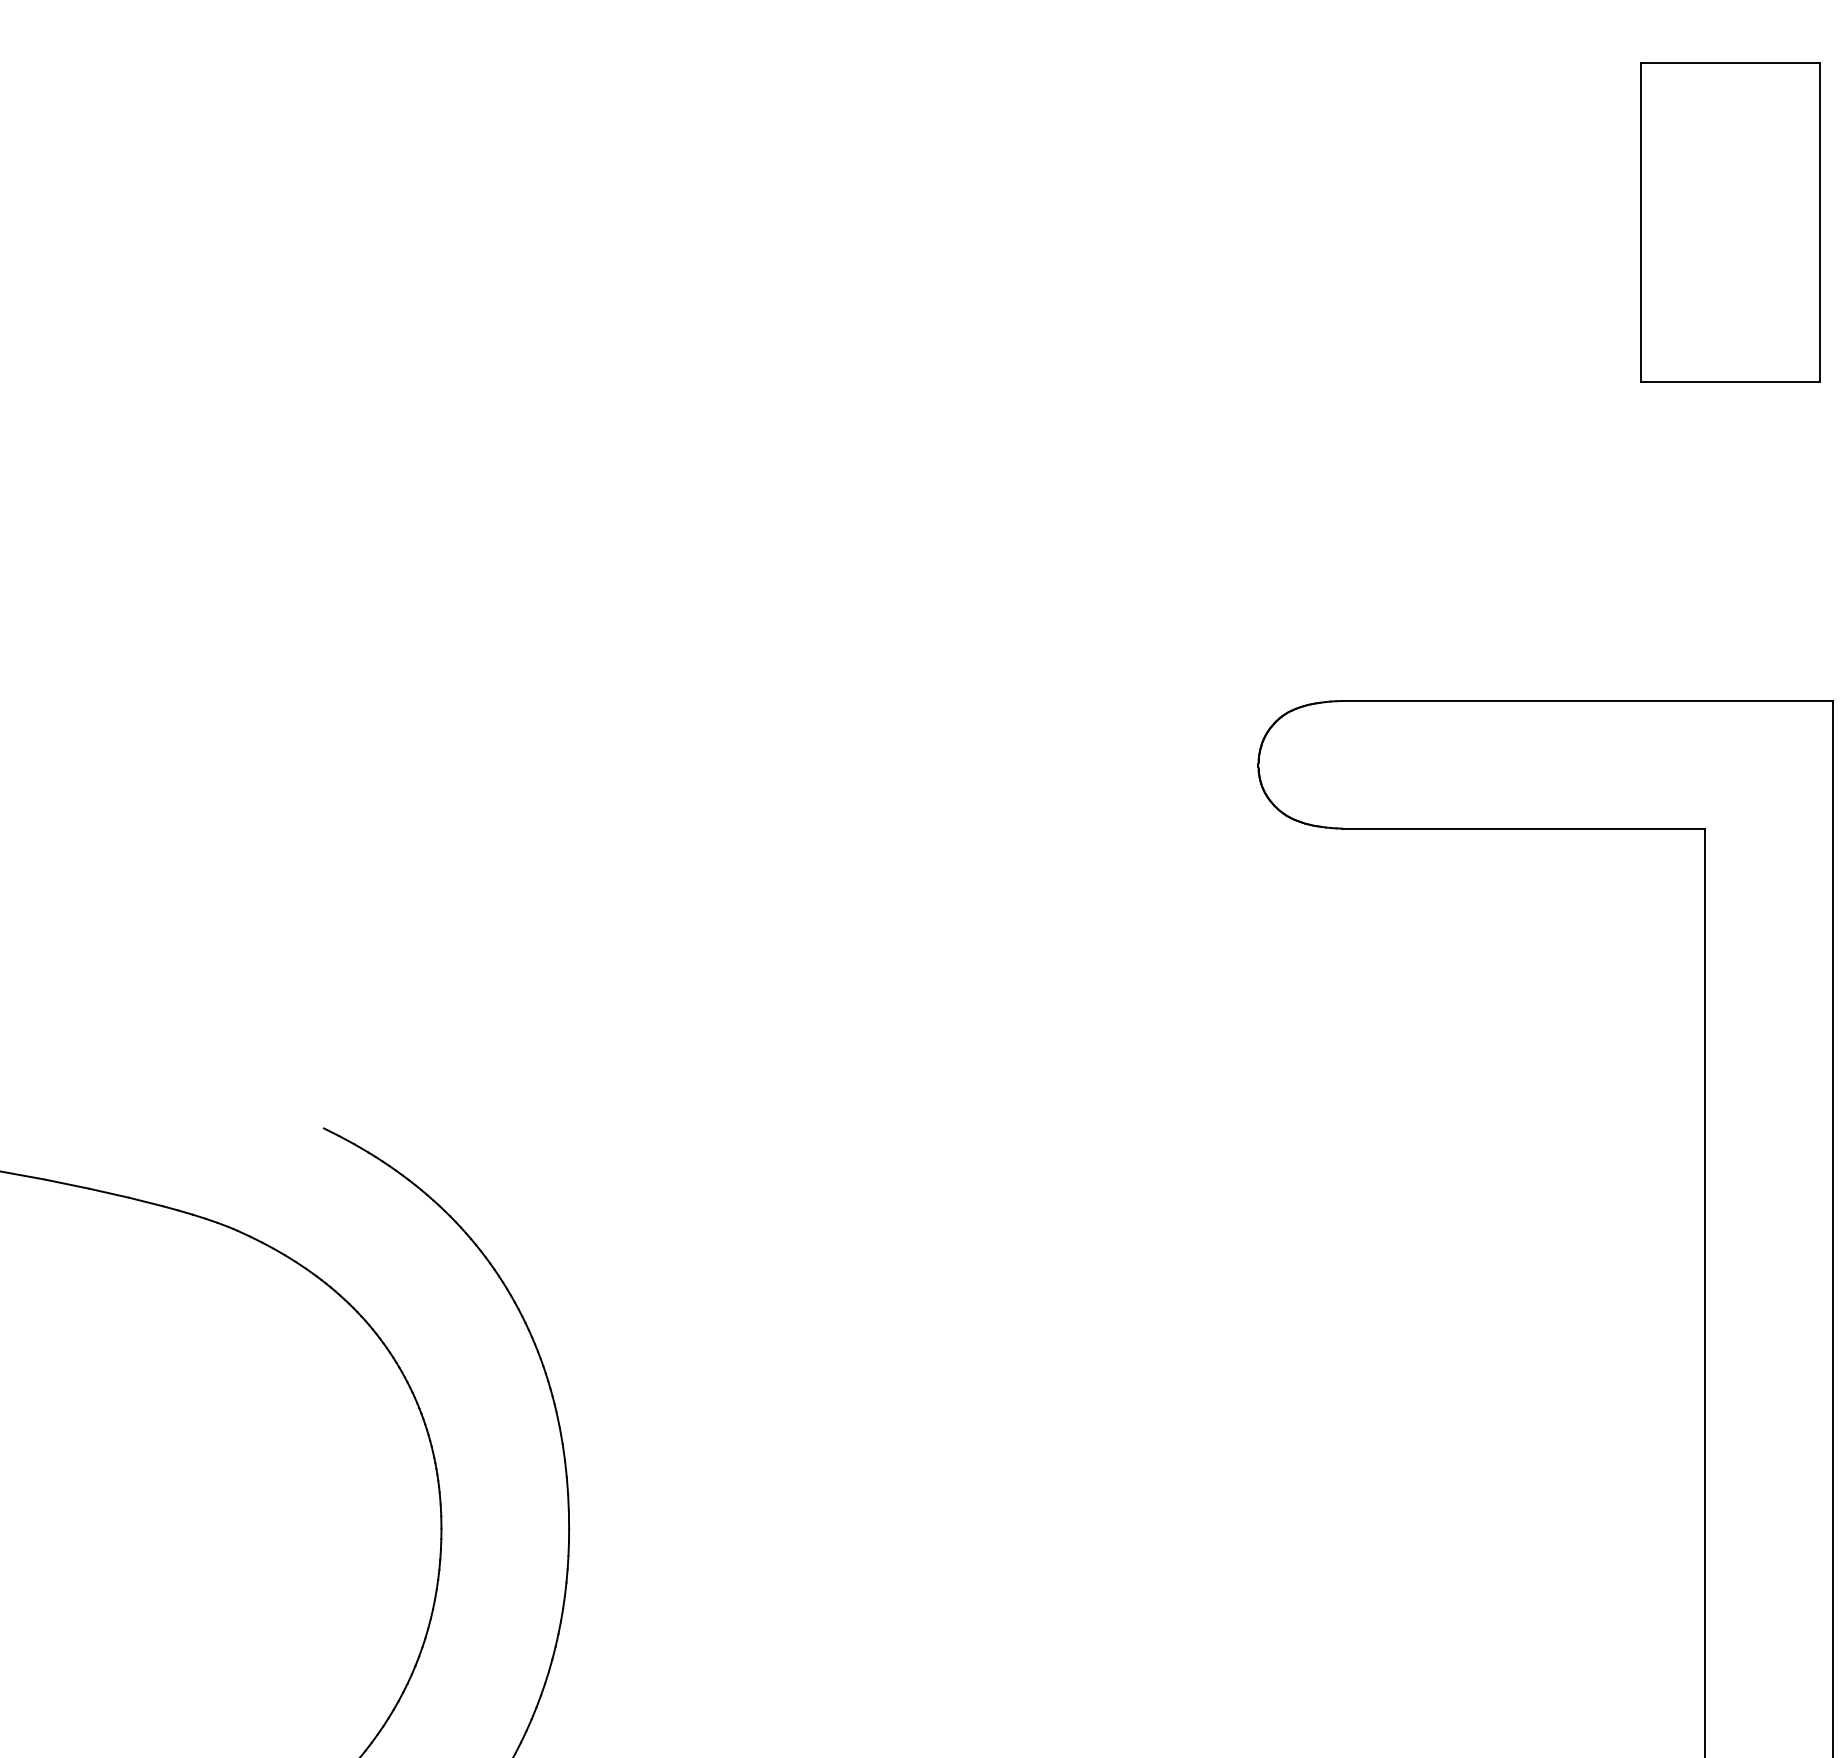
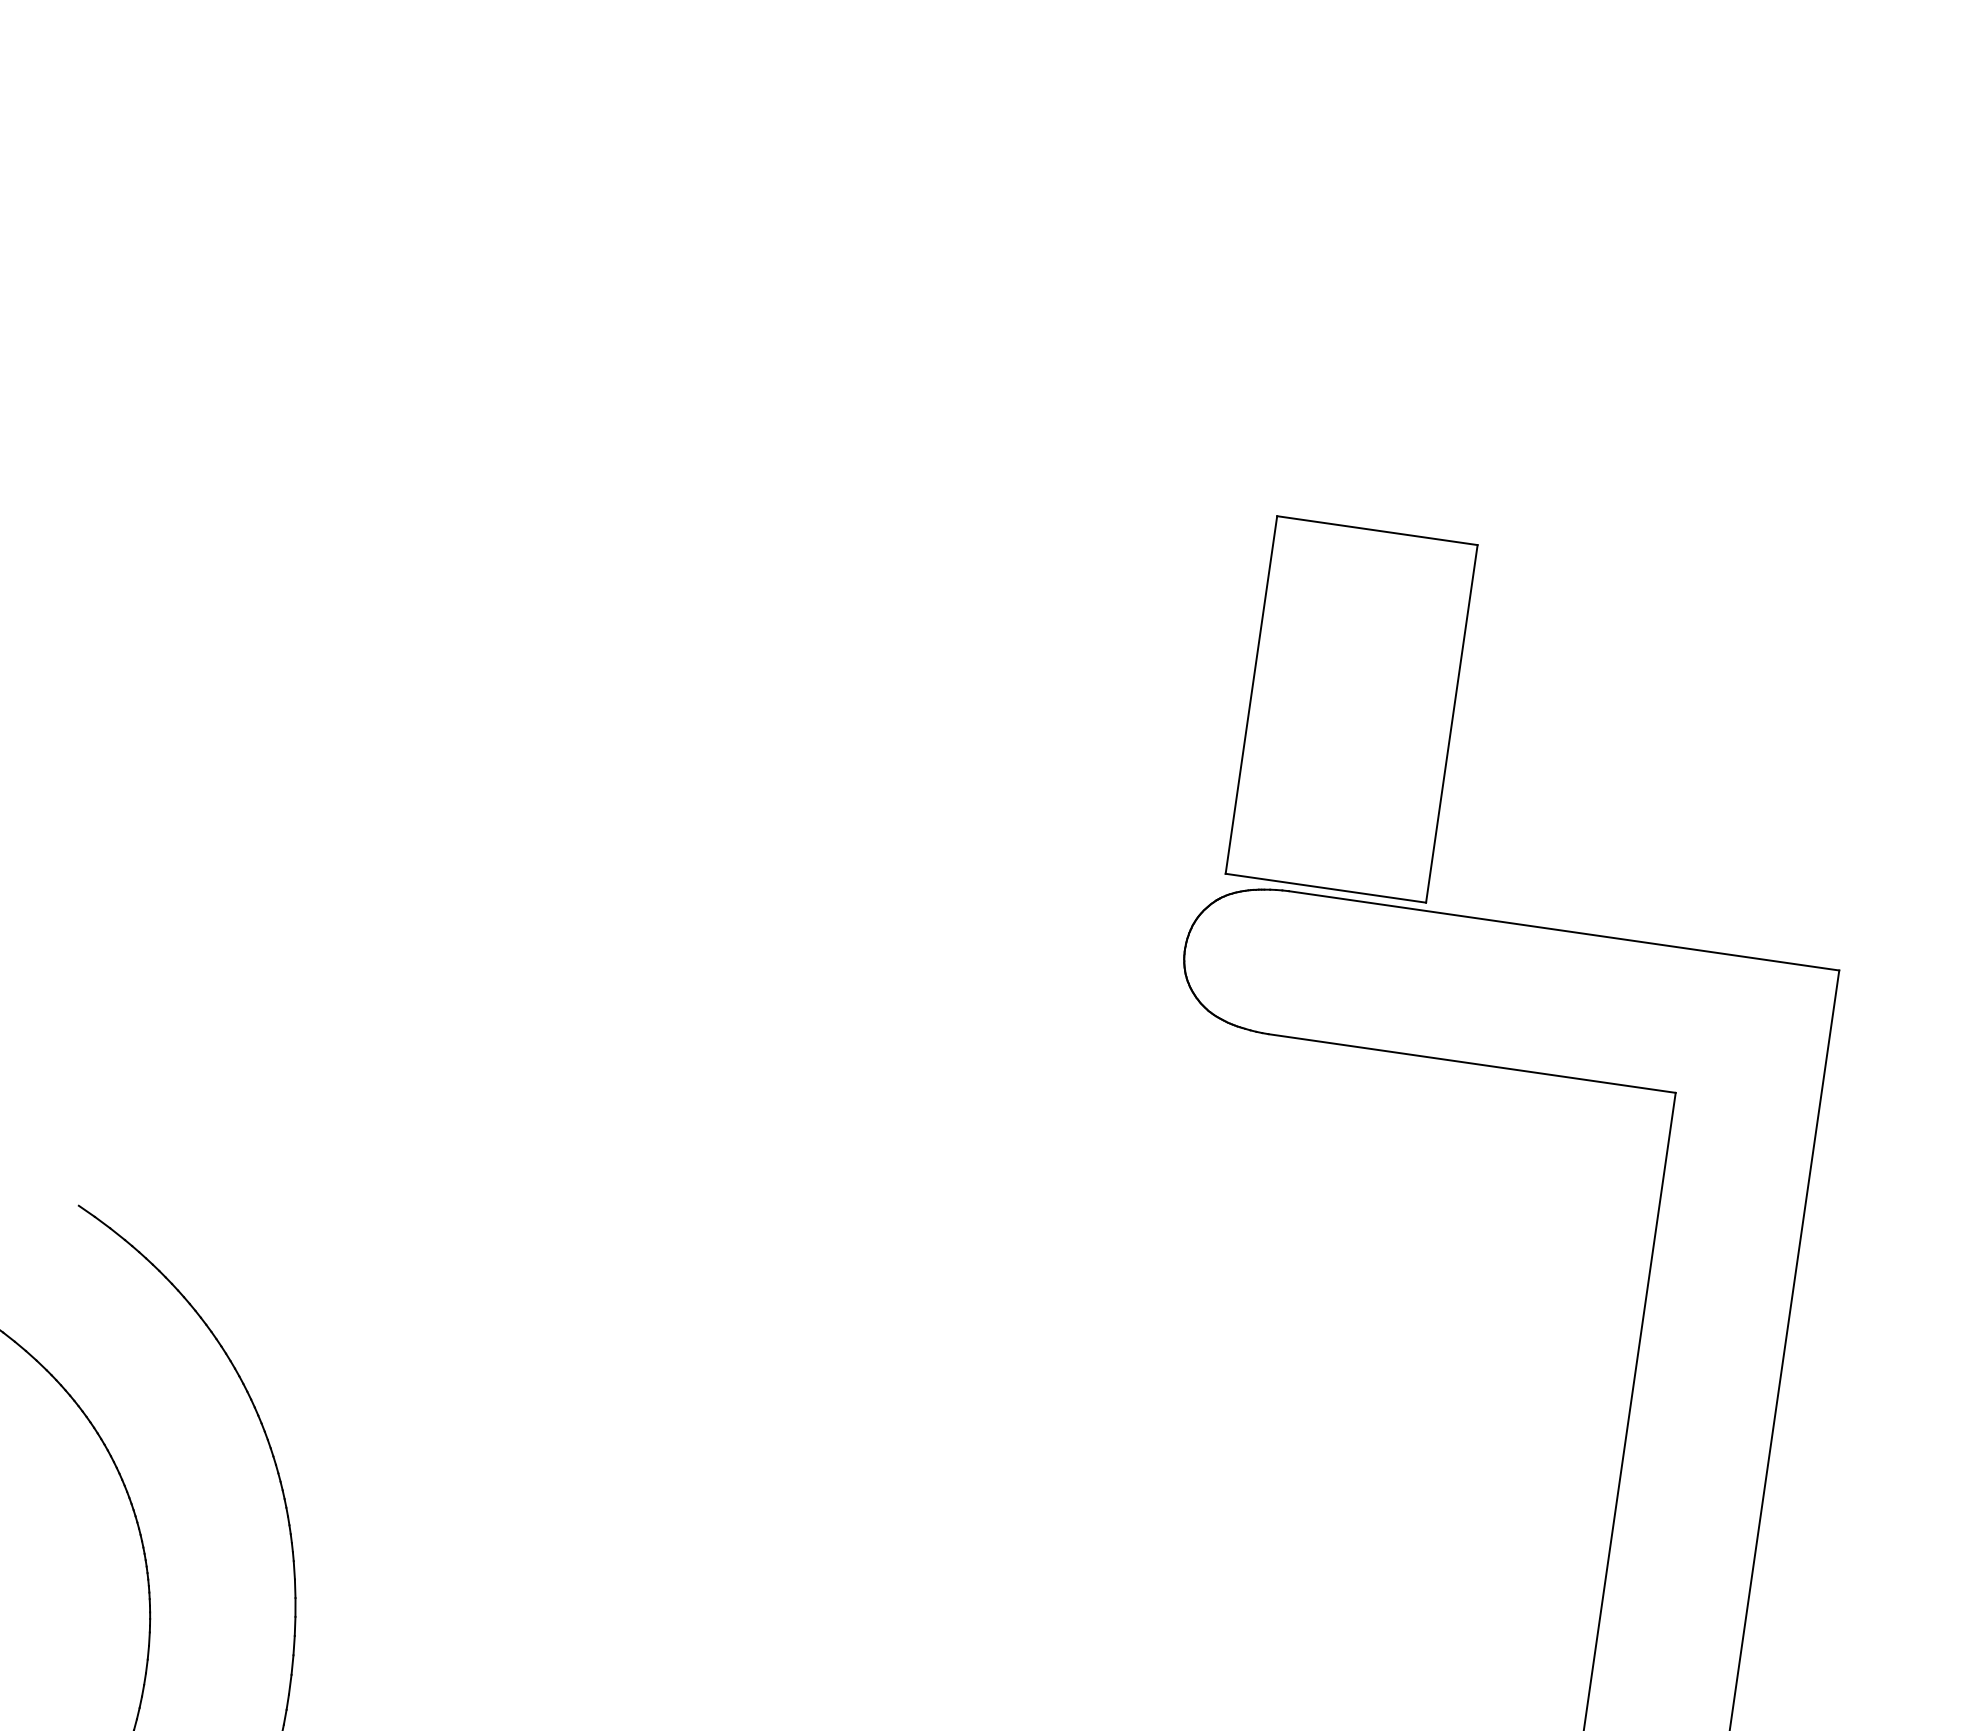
part: (1730, 222) -> (1351, 709), moved

